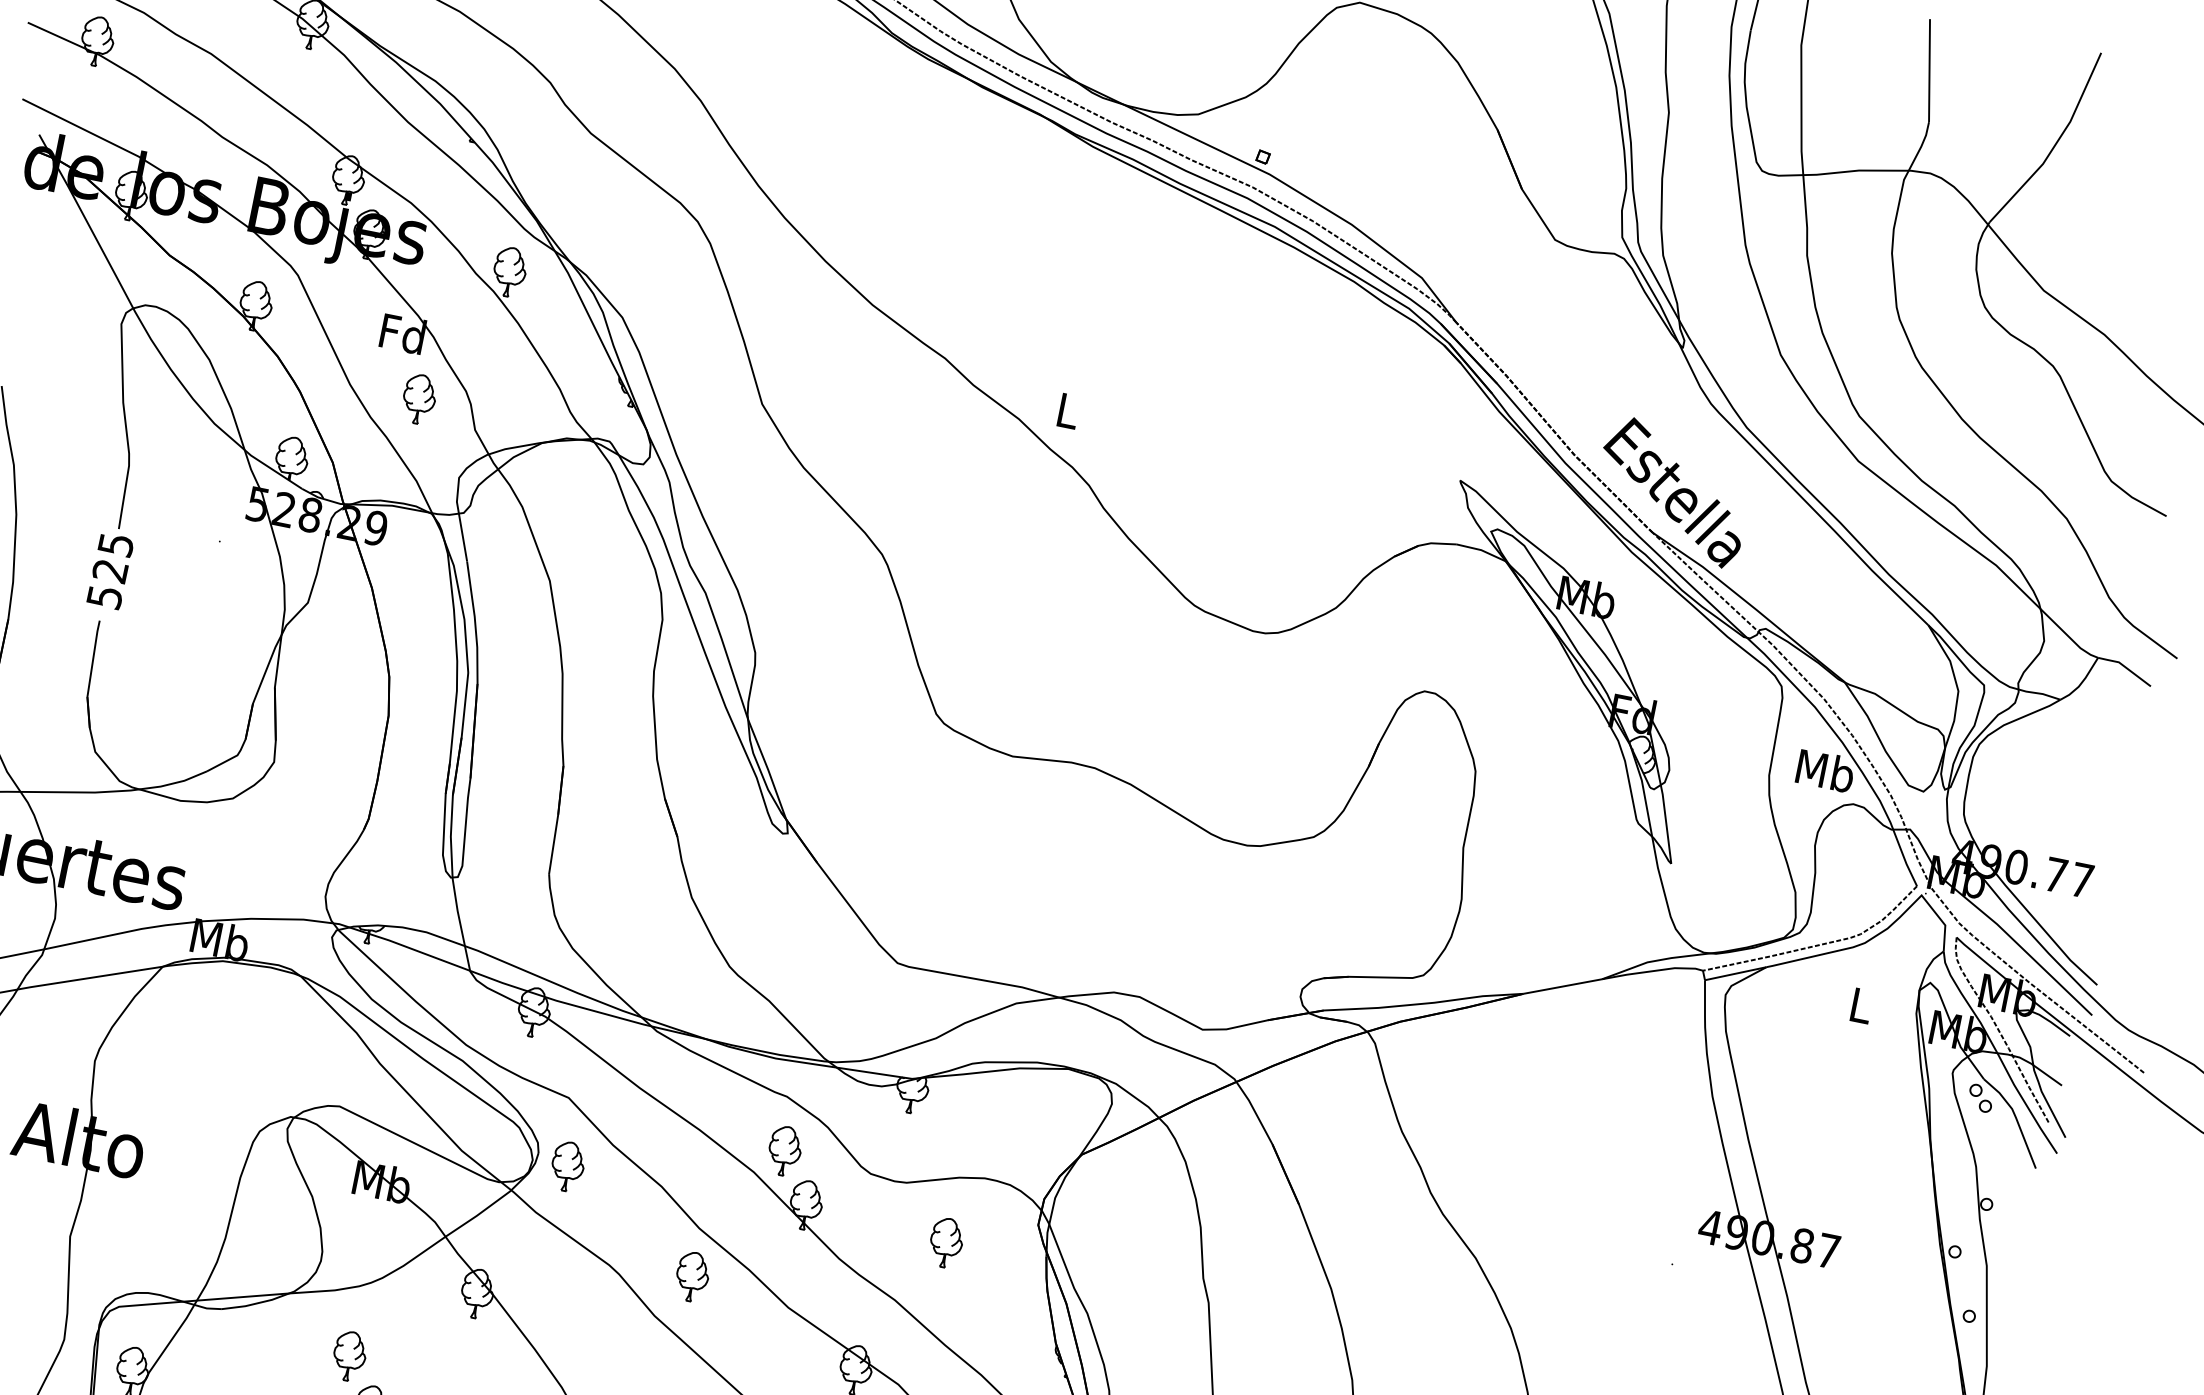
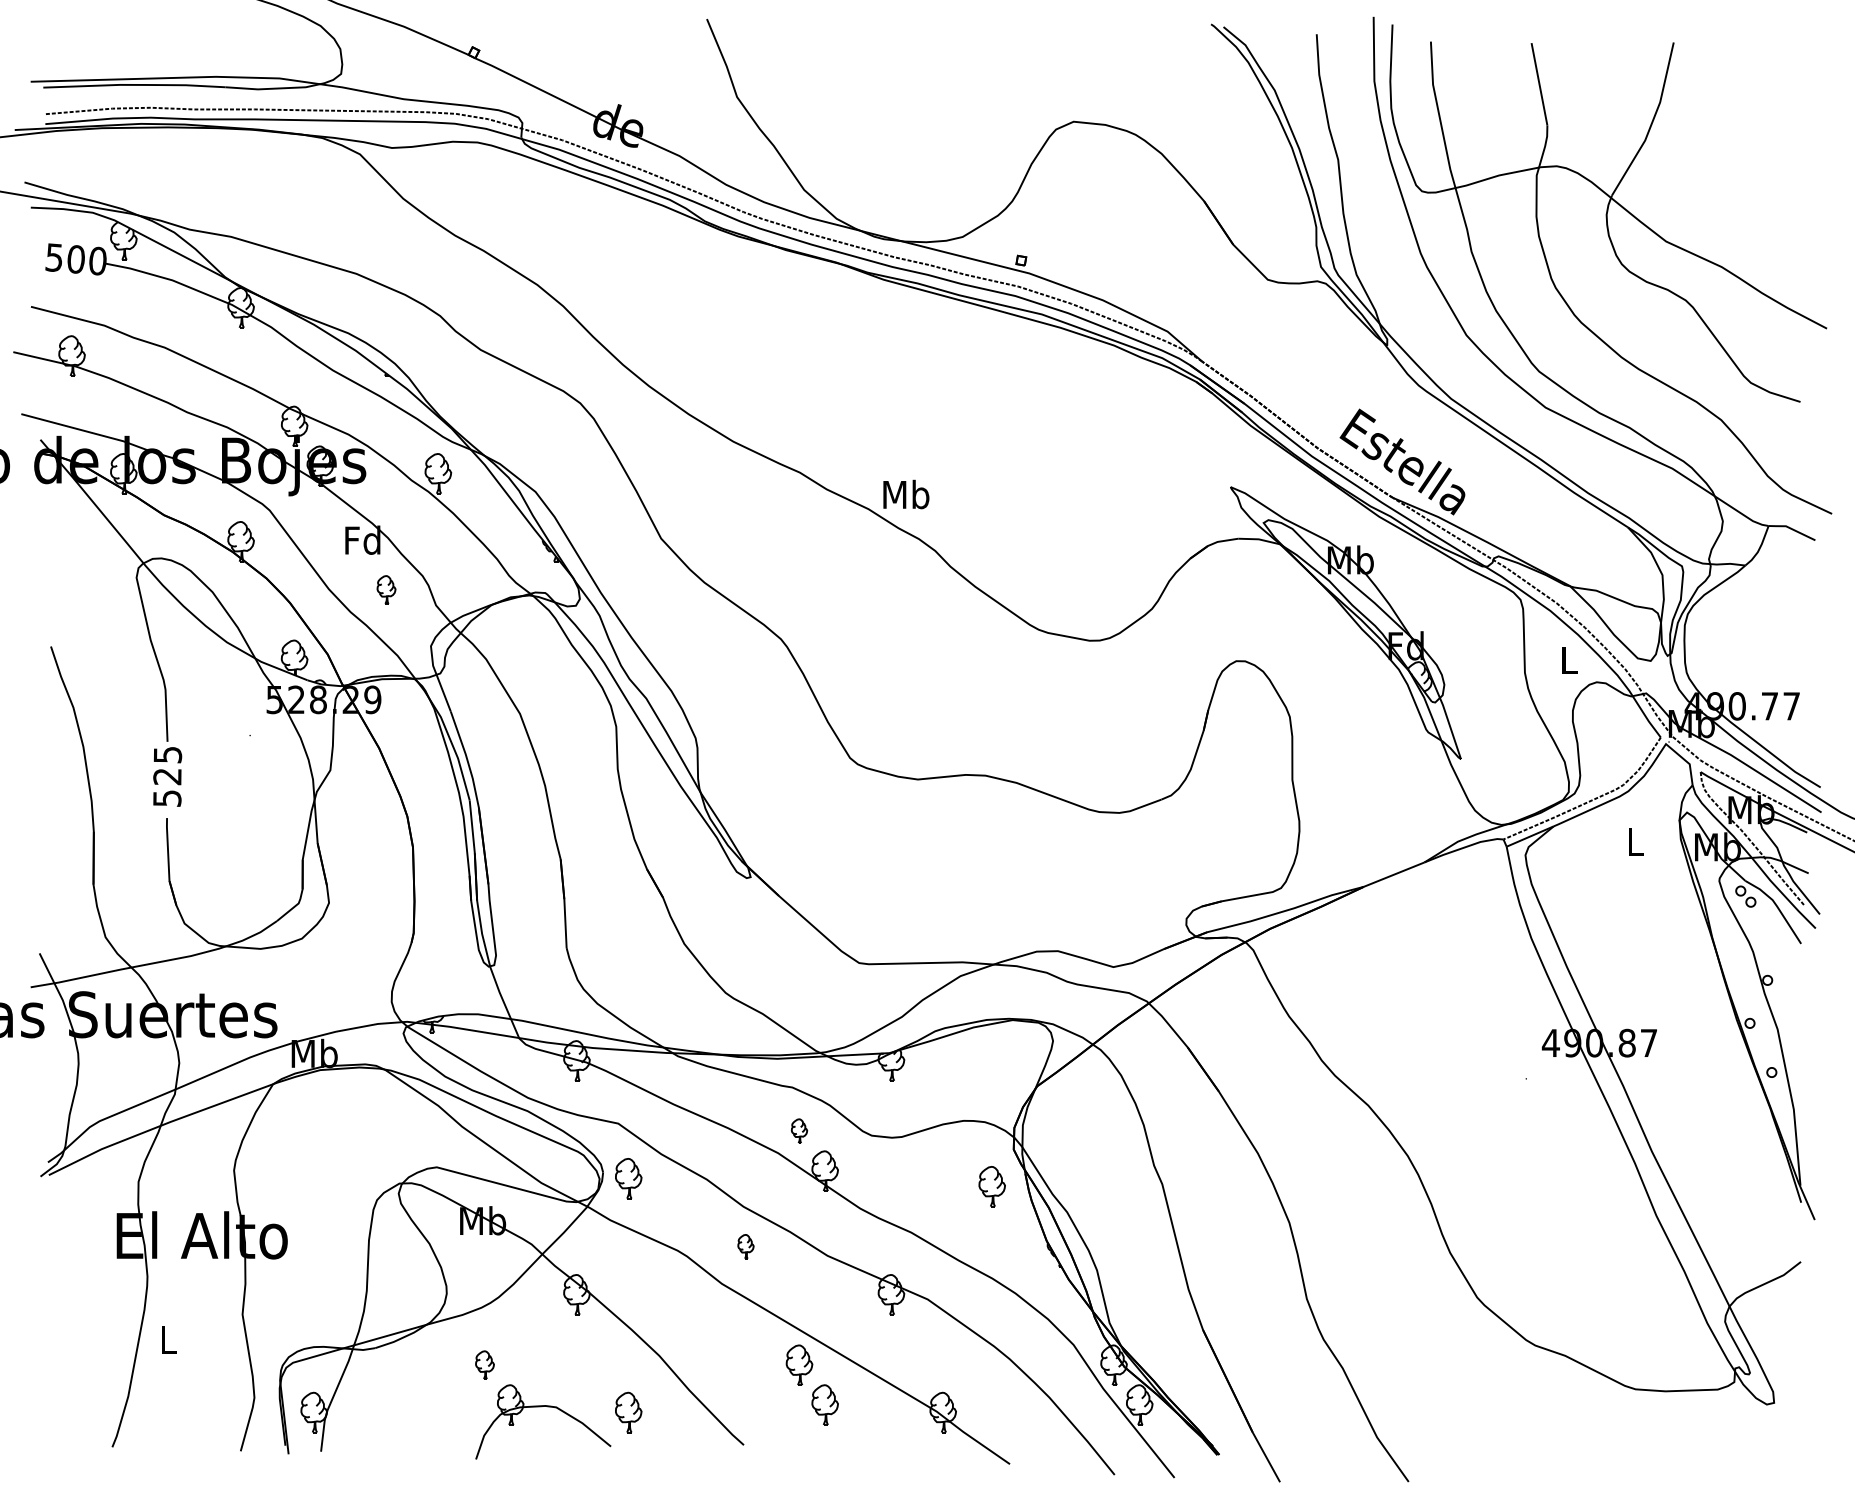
part: (419, 398) -> (386, 589), size x0.7
text: (1068, 410) -> (906, 494), L -> Mb
text: (1826, 770) -> (1569, 659), Mb -> L
part: (785, 1150) -> (799, 1130), size x0.6
part: (945, 1242) -> (991, 1186), moved
part: (691, 1276) -> (745, 1246), size x0.6
part: (349, 1355) -> (484, 1364), size x0.7

